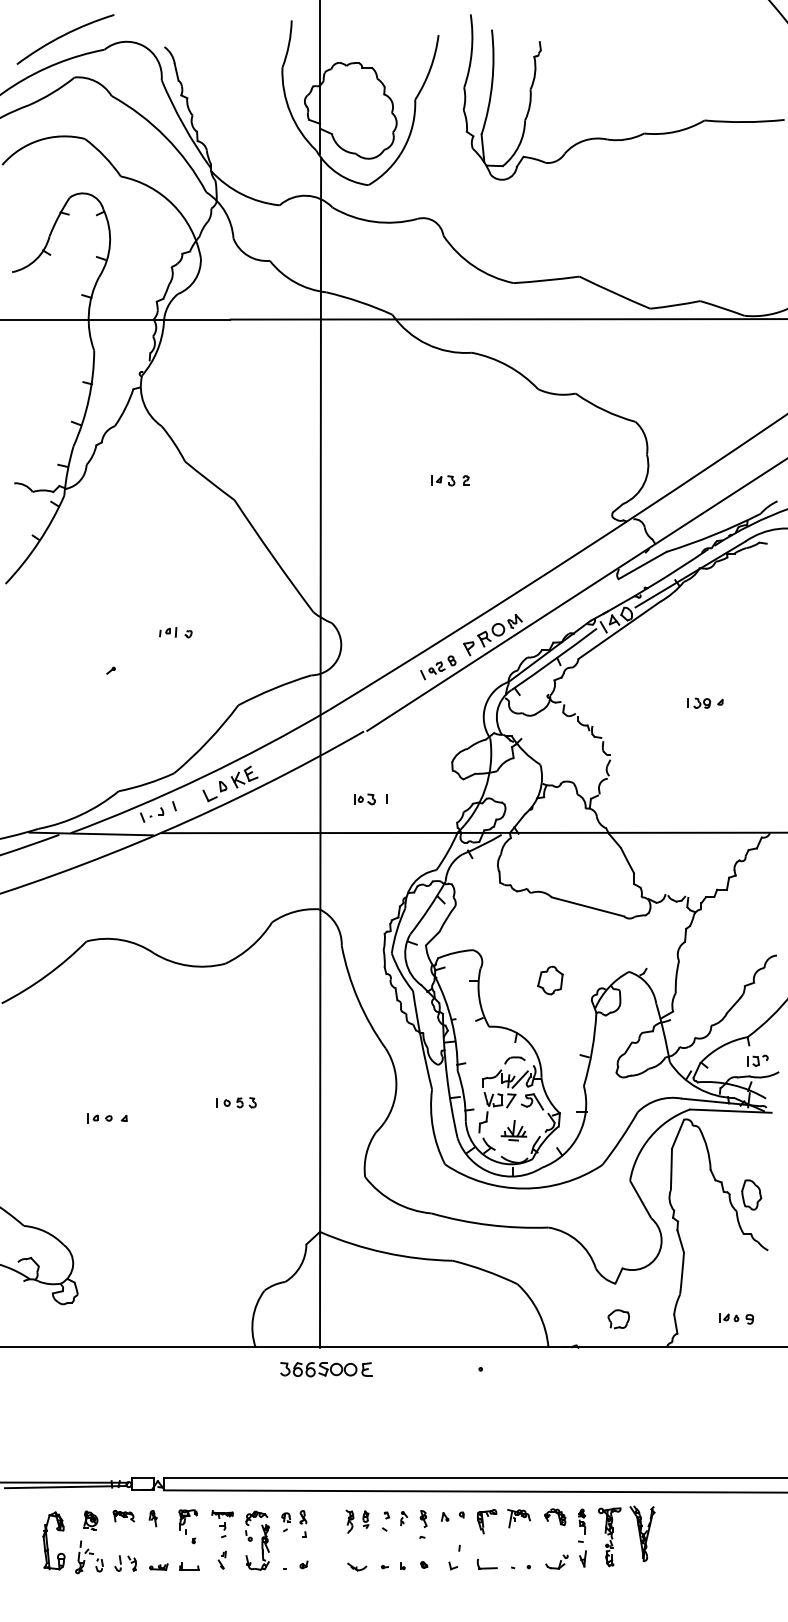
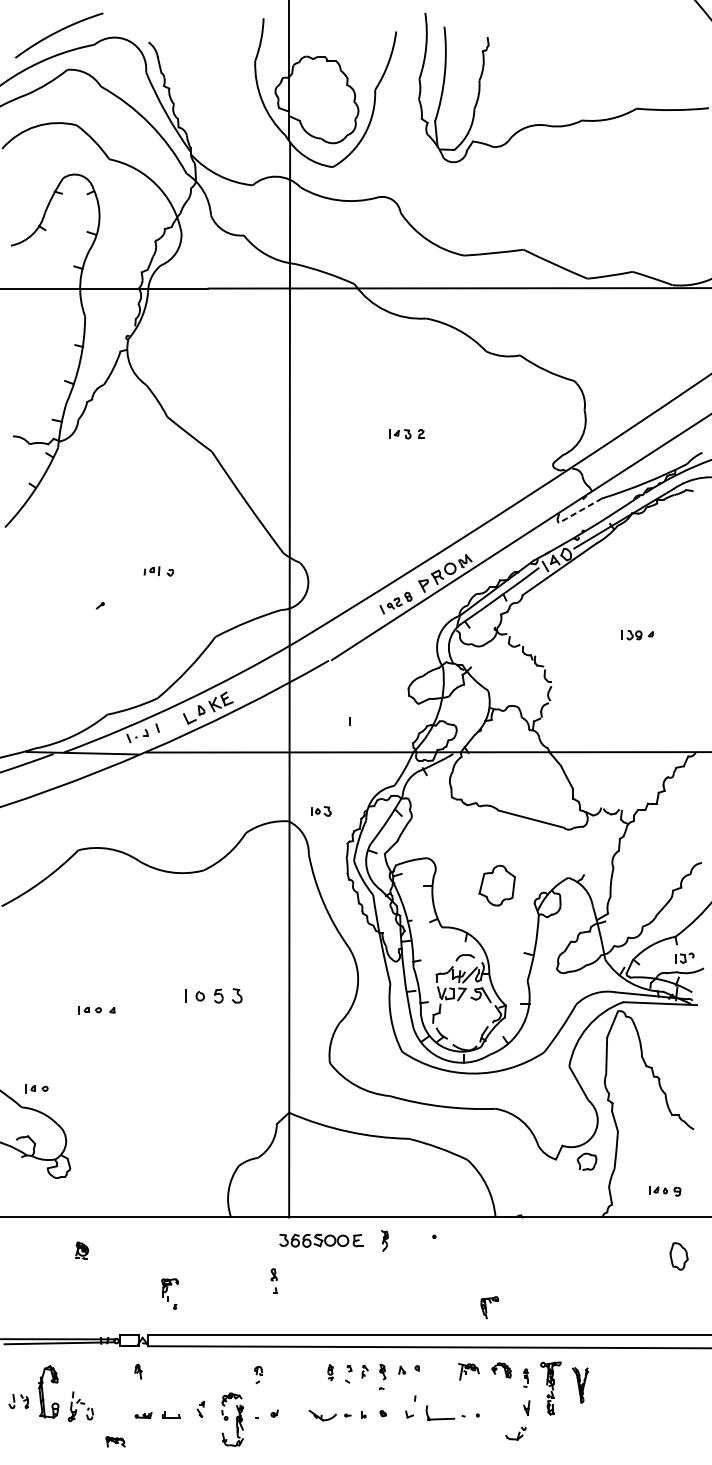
line: (642, 565) -> (580, 510), solid -> dashed
part: (364, 799) -> (321, 811), moved
part: (550, 980) -> (497, 885), size x1.6
part: (236, 1102) -> (213, 995), size x1.6
part: (513, 1130) -> (463, 1021), removed
part: (751, 1194) -> (678, 1256), moved
part: (40, 1205) -> (36, 1088), added
part: (618, 1326) -> (586, 1168), moved
part: (326, 1369) -> (321, 1240), moved
part: (123, 1516) -> (115, 1442), moved
part: (90, 1520) -> (81, 1250), moved
part: (349, 1521) -> (384, 1240), moved
part: (487, 1521) -> (490, 1307), moved
part: (303, 1523) -> (274, 1280), moved
part: (222, 1524) -> (201, 1377), removed
part: (582, 1525) -> (526, 1377), size x0.6
part: (187, 1526) -> (169, 1293), moved
part: (642, 1533) -> (580, 1385), size x0.7
part: (257, 1540) -> (232, 1419), moved
part: (556, 1561) -> (515, 1433), moved
part: (125, 1563) -> (18, 1401), moved
part: (486, 1563) -> (439, 1412), size x1.6
part: (357, 1566) -> (323, 1415), size x1.6

